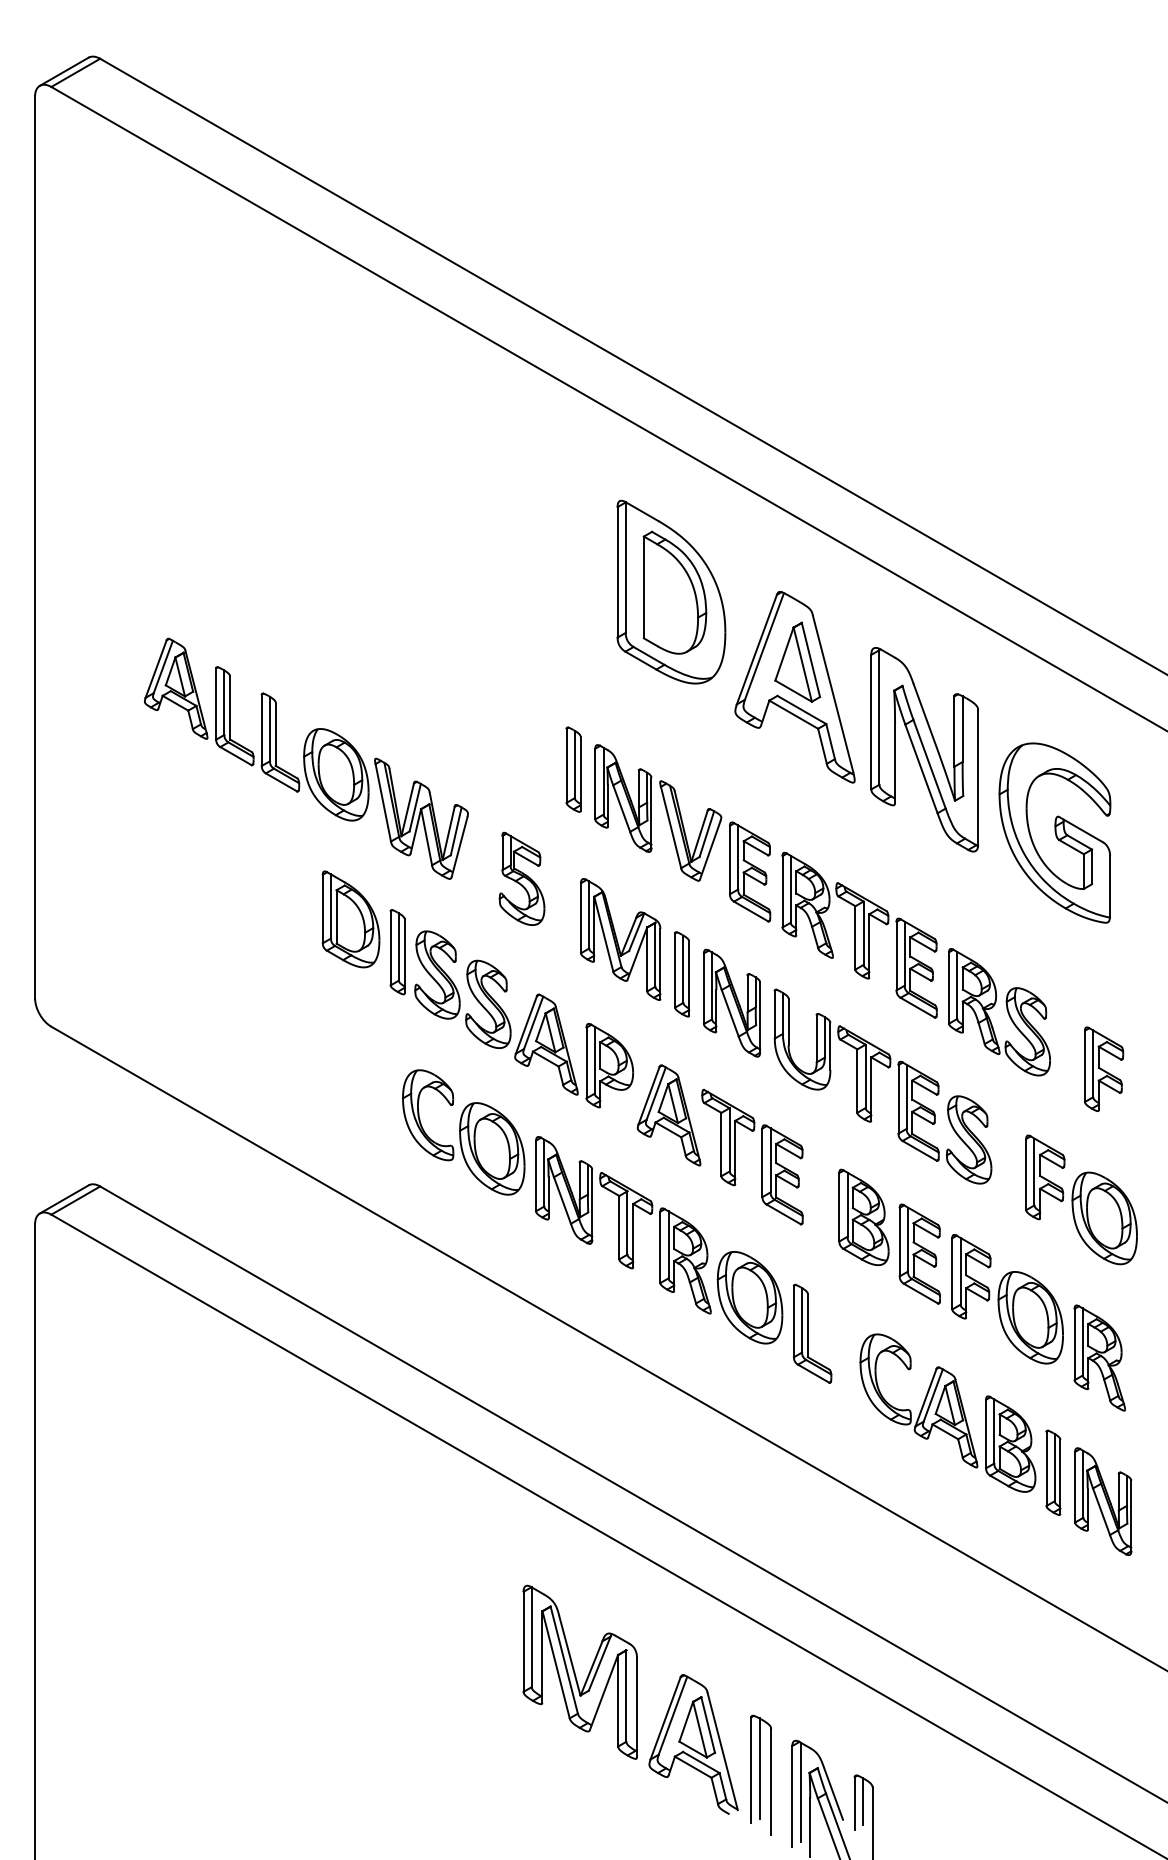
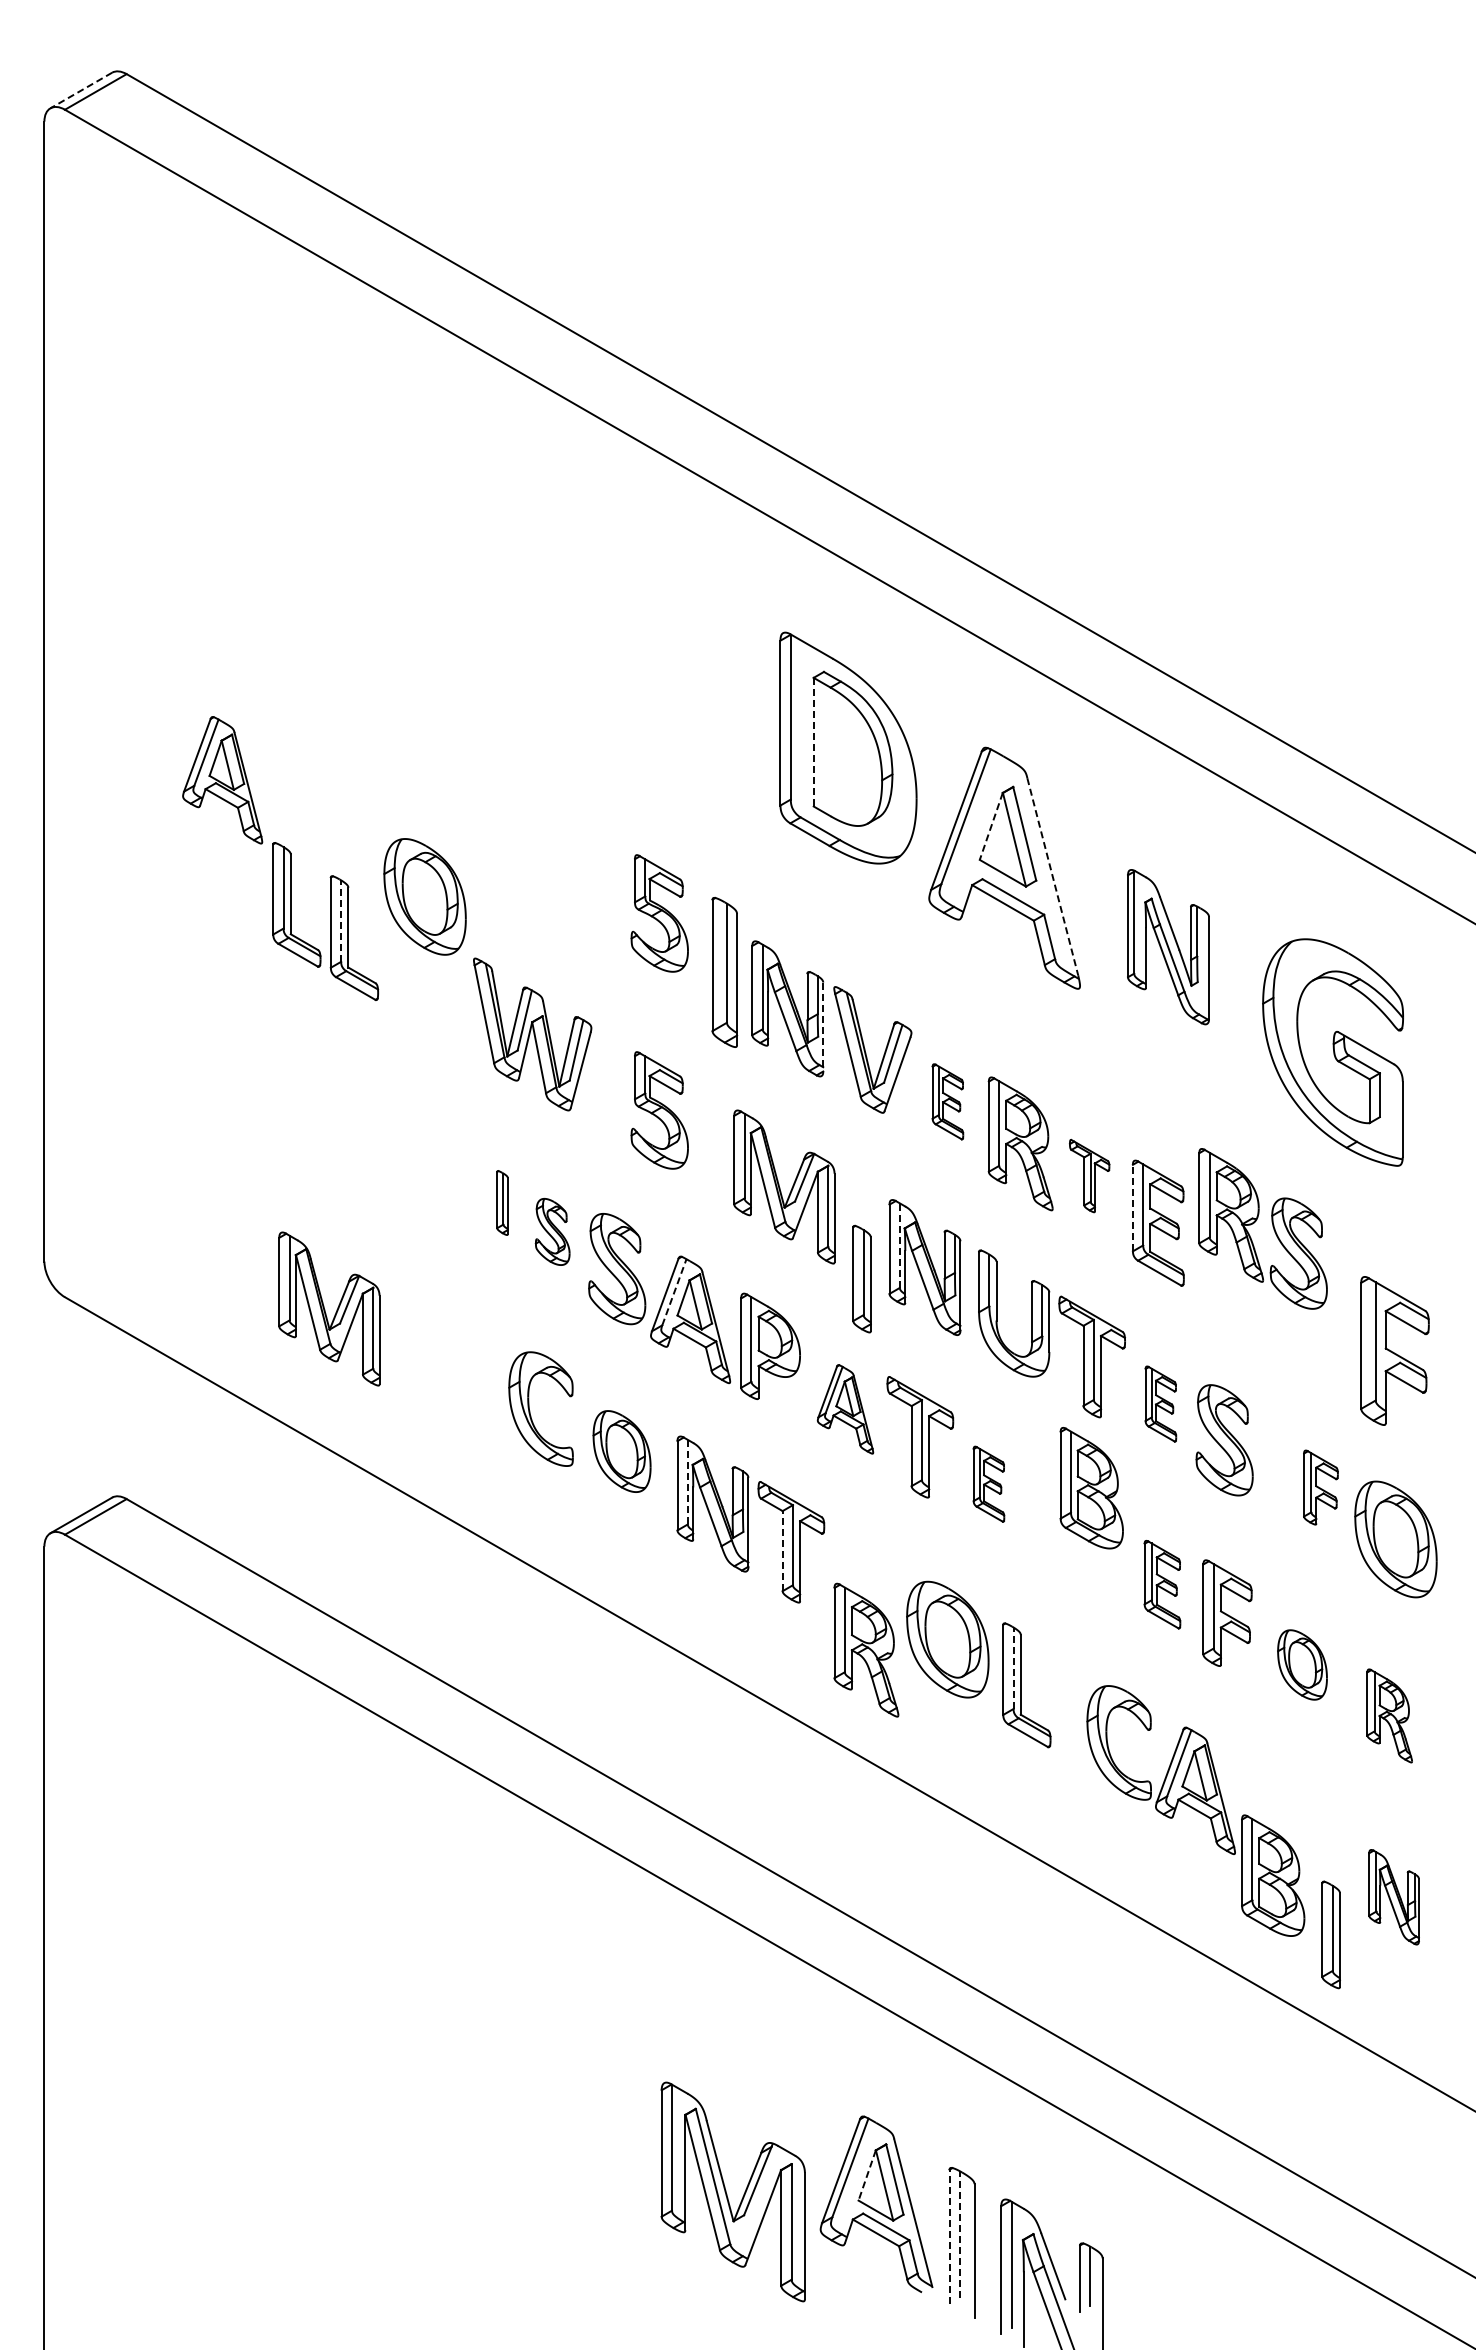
line: (64, 71) -> (81, 90), solid -> dashed
line: (643, 587) -> (813, 742), solid -> dashed
line: (784, 654) -> (991, 826), solid -> dashed
part: (176, 689) -> (222, 780), moved
line: (832, 693) -> (1052, 876), solid -> dashed
part: (521, 723) -> (659, 913), added
line: (270, 729) -> (341, 921), solid -> dashed
part: (924, 749) -> (1168, 946), size x0.6
part: (573, 769) -> (724, 972), size x1.4
part: (335, 774) -> (424, 896), moved
line: (651, 813) -> (823, 1027), solid -> dashed
part: (749, 871) -> (947, 1101), size x0.6
part: (350, 919) -> (443, 1161), removed
part: (862, 930) -> (1089, 1175), size x0.6
part: (397, 951) -> (502, 1202), size x0.6
line: (896, 955) -> (1132, 1207), solid -> dashed
part: (681, 973) -> (861, 1278), moved
part: (437, 974) -> (552, 1231), size x0.6
line: (711, 985) -> (899, 1245), solid -> dashed
part: (994, 1006) -> (1256, 1221), moved
line: (533, 1022) -> (674, 1291), solid -> dashed
part: (260, 1035) -> (329, 1308), added
part: (1104, 1068) -> (1395, 1350), size x1.4
part: (918, 1110) -> (1160, 1403), size x0.6
part: (669, 1115) -> (845, 1409), size x0.7
part: (491, 1148) -> (621, 1451), size x0.7
line: (544, 1172) -> (687, 1481), solid -> dashed
part: (782, 1174) -> (988, 1483), size x0.6
part: (1044, 1177) -> (1320, 1487), size x0.7
part: (863, 1217) -> (1091, 1488), moved
line: (619, 1227) -> (782, 1550), solid -> dashed
part: (919, 1254) -> (1162, 1584), size x0.7
part: (685, 1260) -> (866, 1649), moved
part: (1030, 1317) -> (1302, 1664), size x0.6
line: (802, 1320) -> (1013, 1668), solid -> dashed
part: (1099, 1357) -> (1389, 1715), size x0.7
part: (1010, 1444) -> (1273, 1875), moved
part: (1052, 1472) -> (1330, 1934), moved
part: (1102, 1500) -> (1393, 1896), size x0.7
part: (579, 1671) -> (732, 2191), moved
line: (686, 1721) -> (867, 2175), solid -> dashed
line: (759, 1768) -> (959, 2234), solid -> dashed
line: (751, 1770) -> (949, 2236), solid -> dashed

